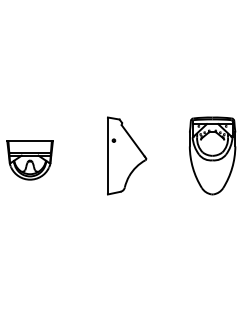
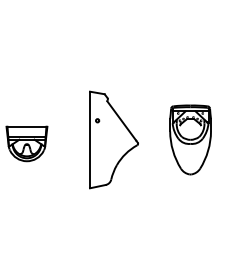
part: (126, 155) -> (113, 139), size x1.4

